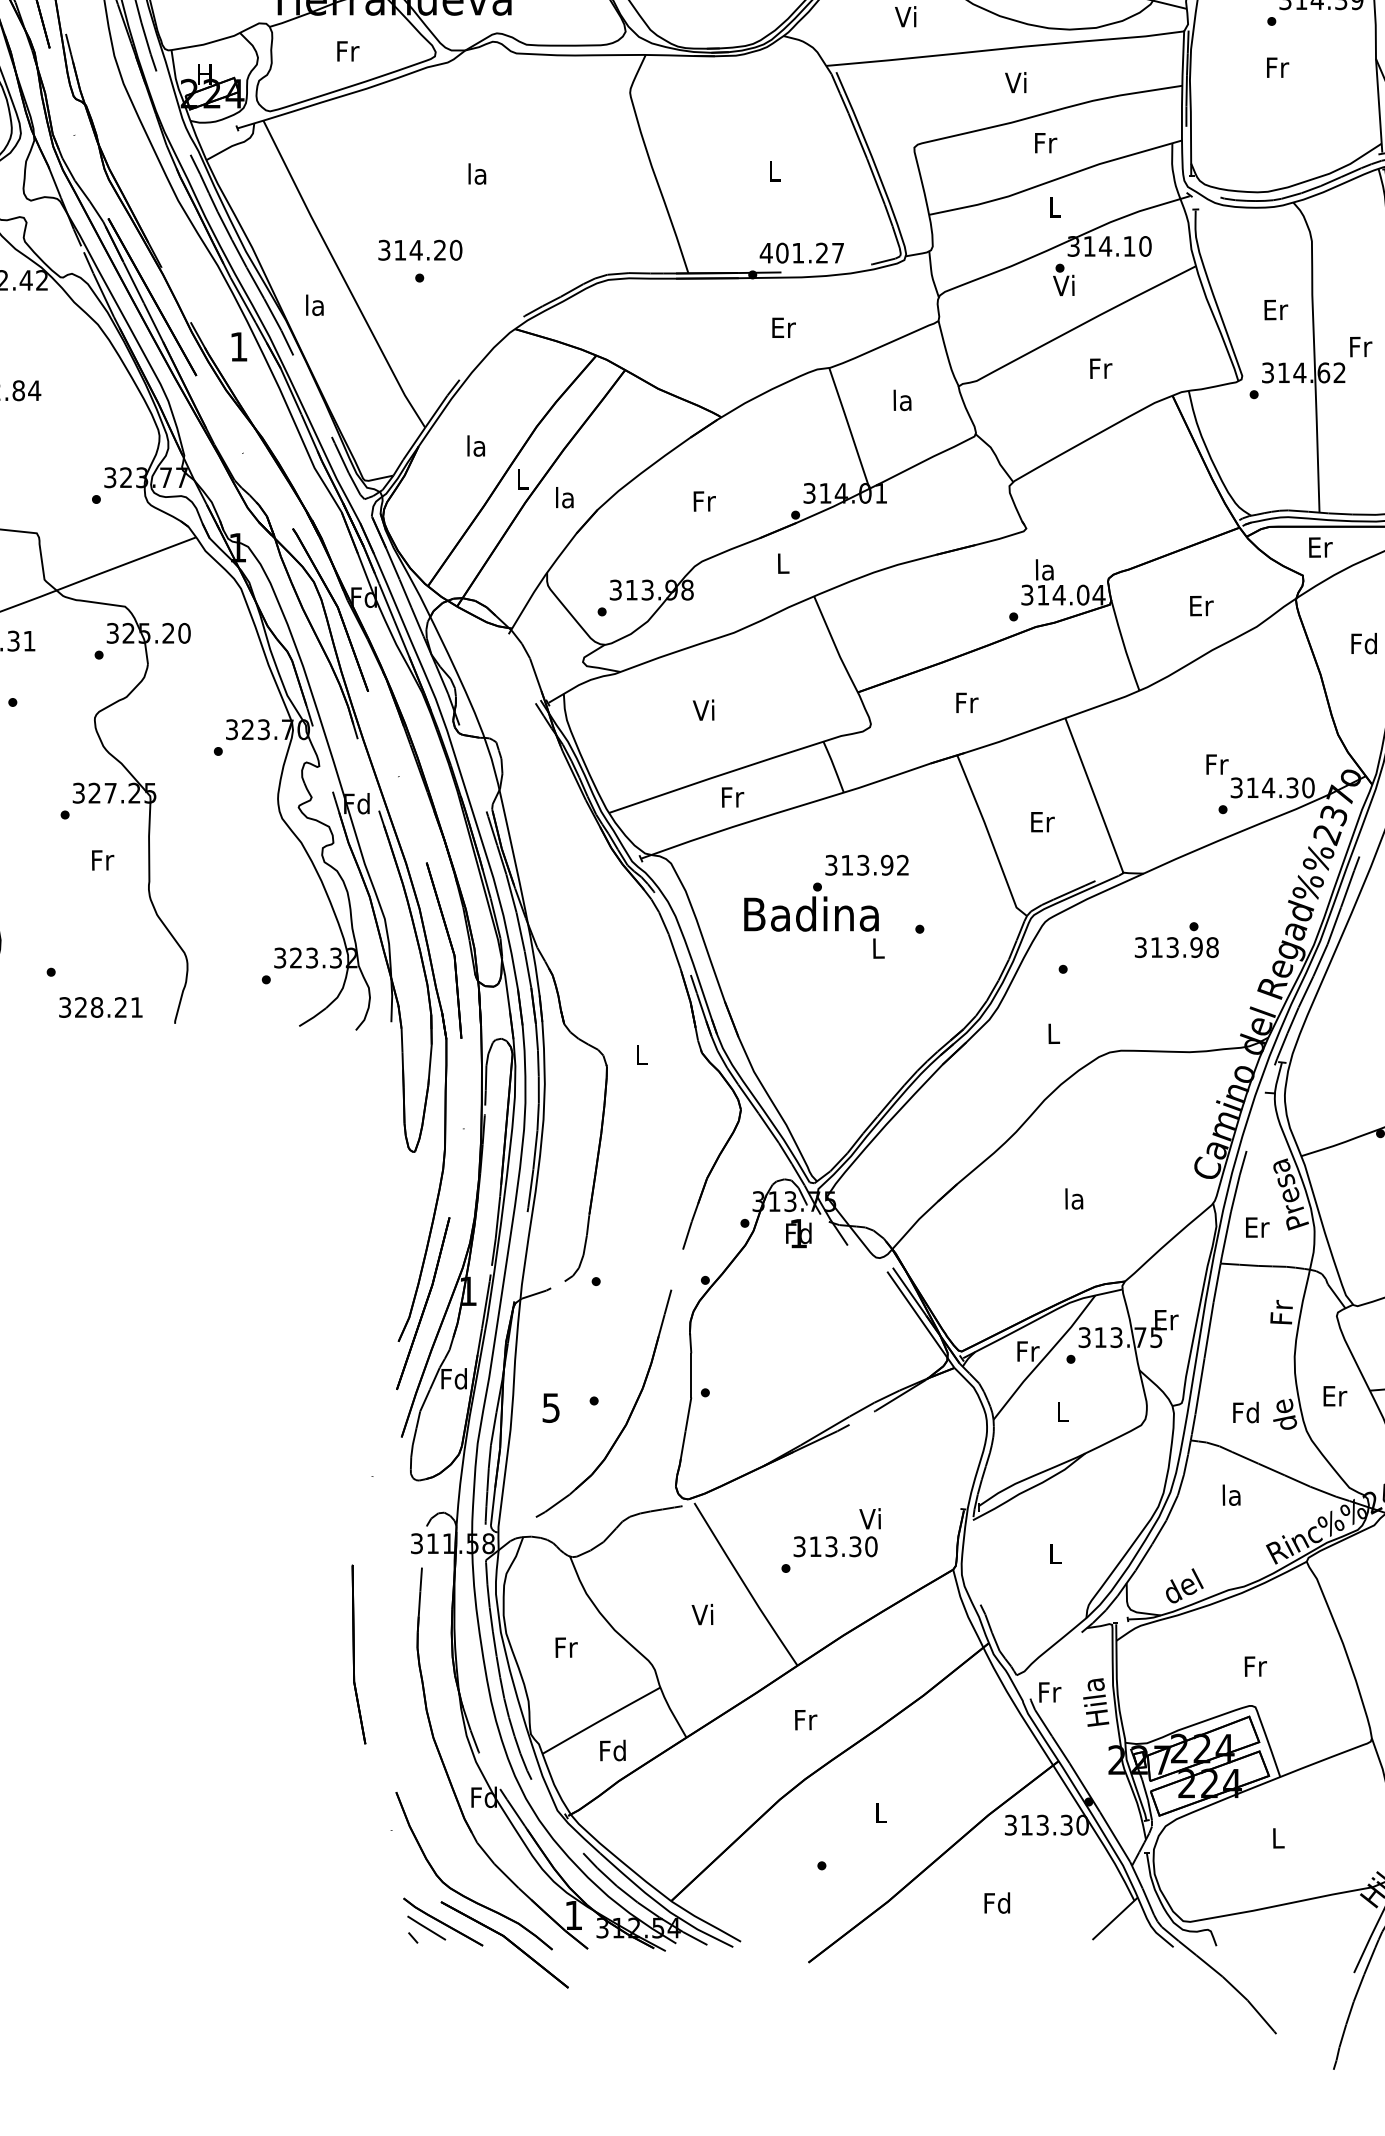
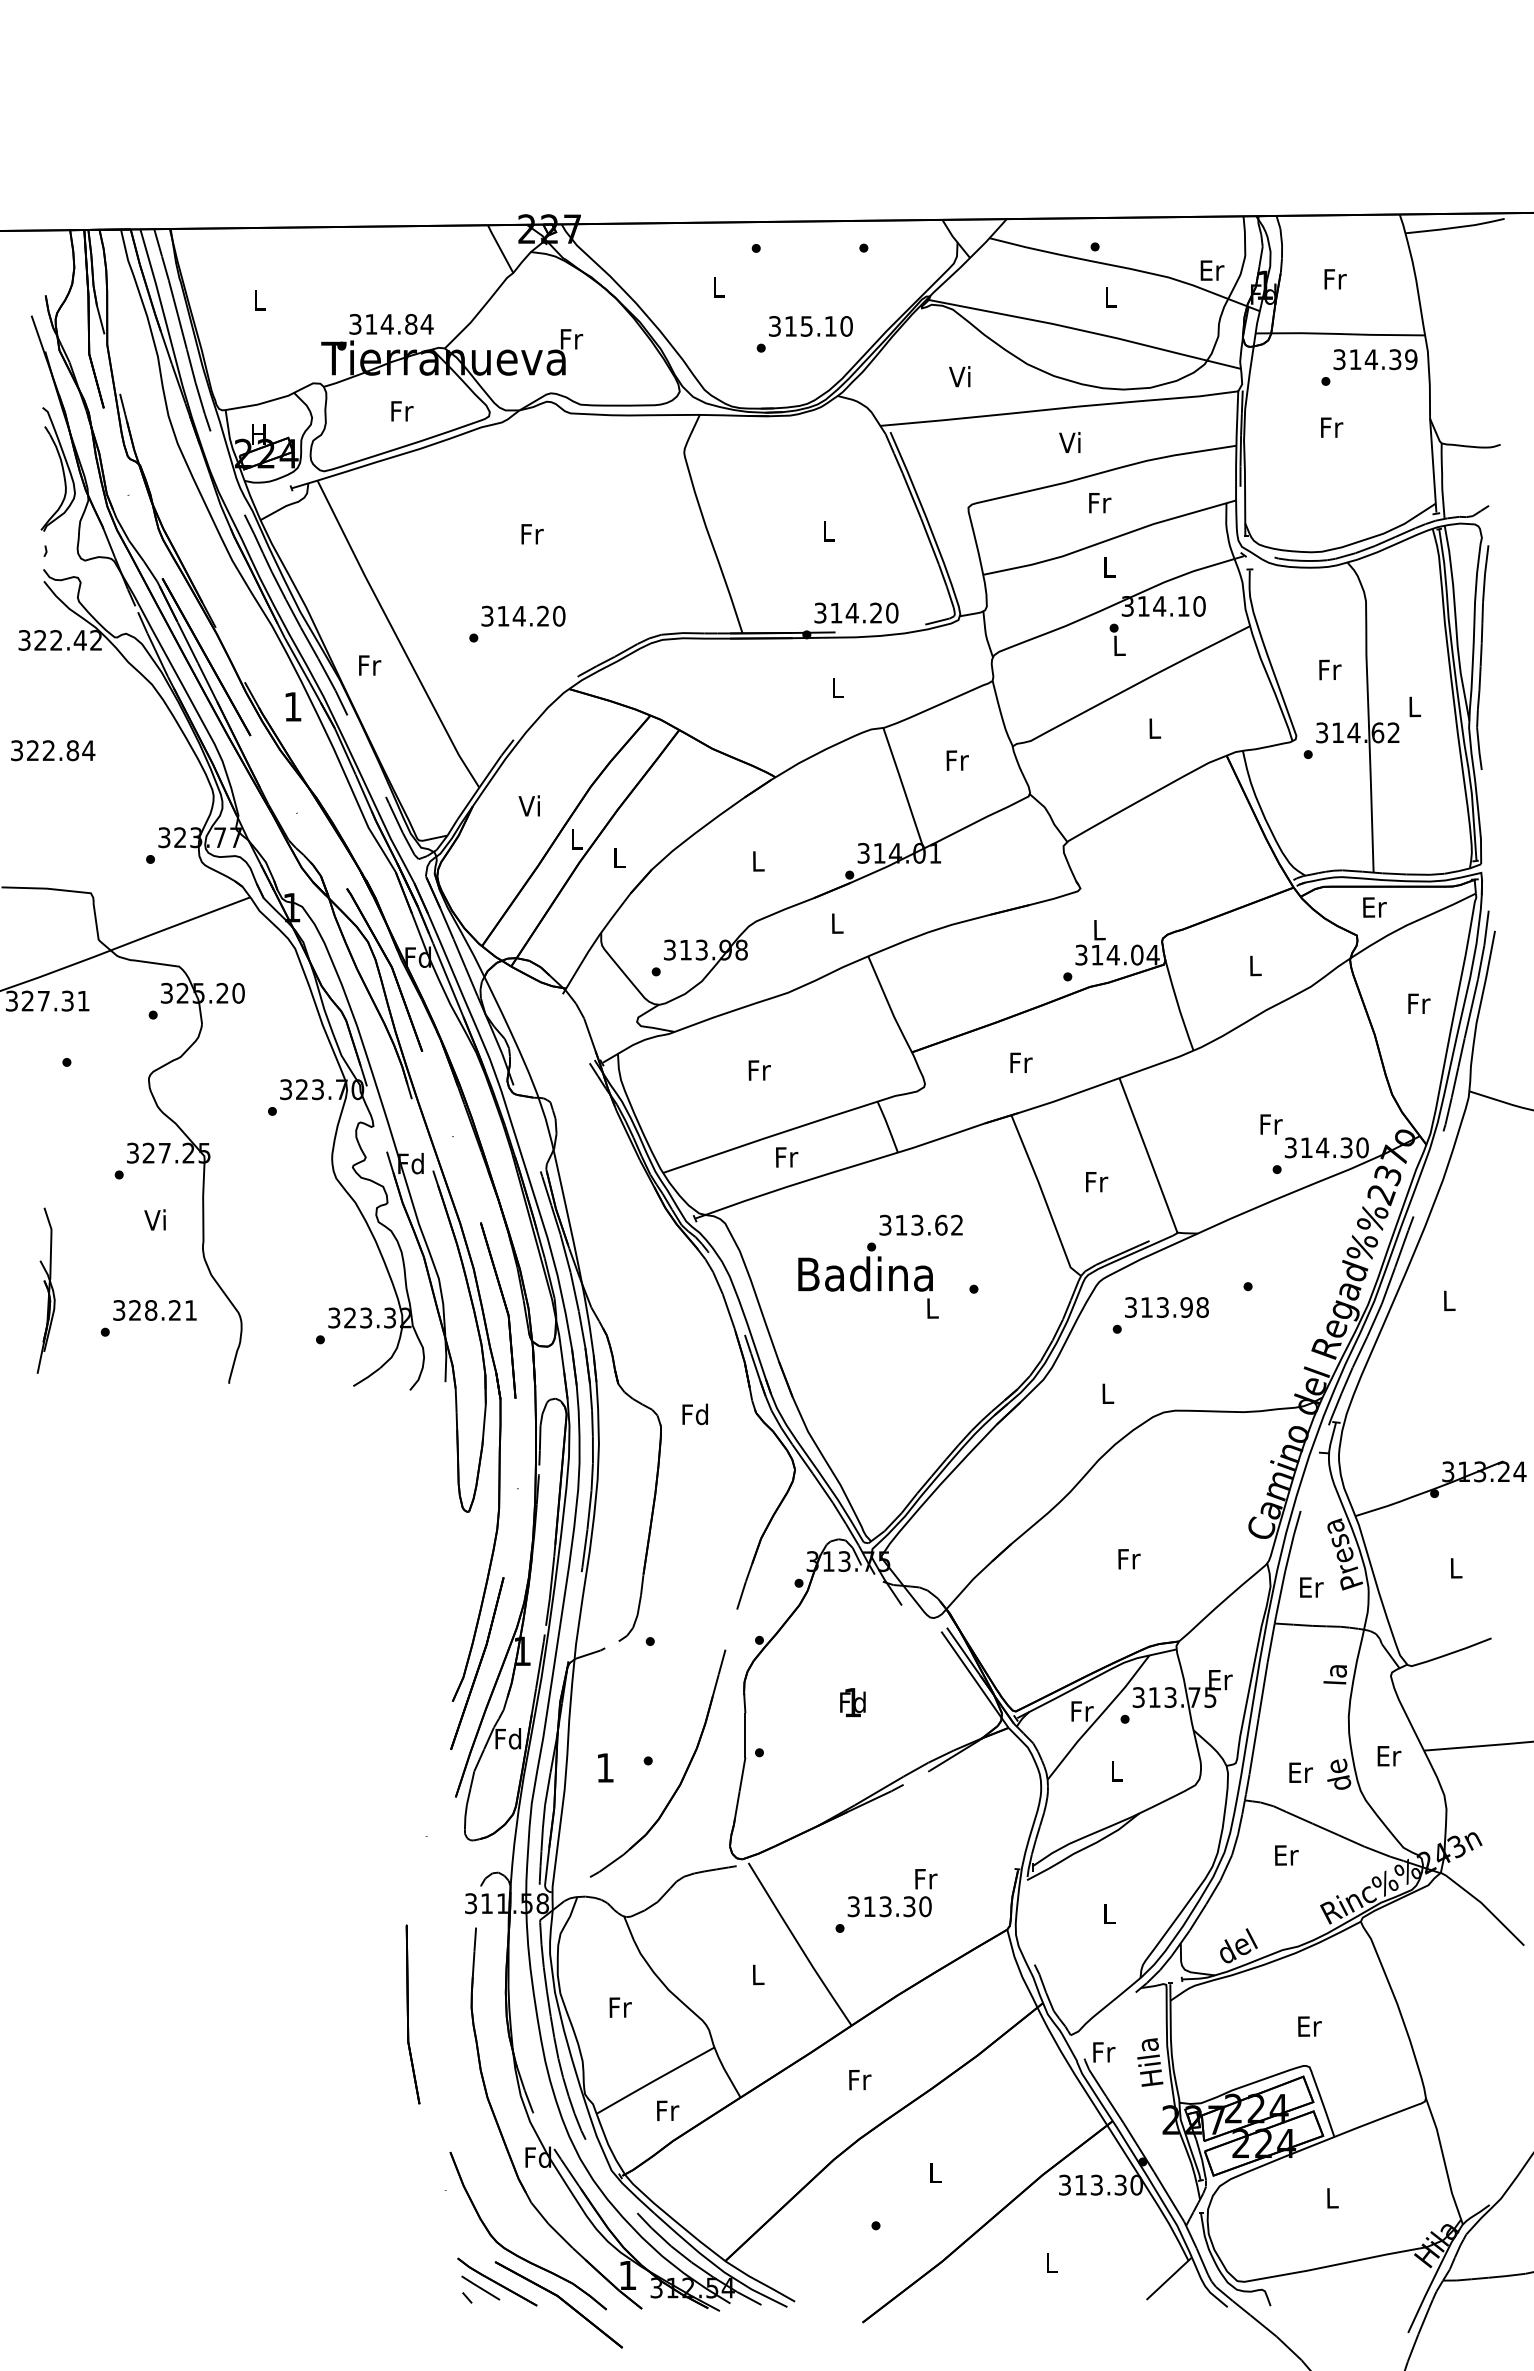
text: (478, 173) -> (532, 533), la -> Fr
text: (420, 249) -> (523, 615), moved
text: (801, 252) -> (855, 612), 401.27 -> 314.20
text: (1063, 284) -> (1117, 644), Vi -> L
text: (316, 304) -> (370, 664), la -> Fr
text: (1276, 310) -> (1330, 670), Er -> Fr
text: (784, 327) -> (838, 687), Er -> L
text: (1361, 346) -> (1415, 706), Fr -> L
text: (1101, 368) -> (1155, 728), Fr -> L
text: (903, 400) -> (957, 760), la -> Fr
text: (474, 445) -> (528, 805), la -> Vi
text: (564, 497) -> (618, 857), la -> L
text: (704, 501) -> (758, 861), Fr -> L
text: (1044, 569) -> (1098, 929), la -> L
text: (1201, 605) -> (1255, 965), Er -> L
text: (1364, 643) -> (1418, 1003), Fd -> Fr
text: (704, 709) -> (758, 1069), Vi -> Fr
text: (1042, 822) -> (1096, 1182), Er -> Fr
text: (102, 859) -> (156, 1219), Fr -> Vi
text: (887, 864) -> (941, 1224), 313.92 -> 313.62
text: (1176, 947) -> (1166, 1307), moved
text: (100, 1007) -> (154, 1310), moved
text: (641, 1054) -> (695, 1414), L -> Fd
text: (1075, 1198) -> (1129, 1558), la -> Fr
text: (798, 1233) -> (852, 1702), moved
text: (1280, 1311) -> (1334, 1671), Fr -> la
text: (550, 1407) -> (604, 1767), 5 -> 1
text: (1245, 1412) -> (1299, 1772), Fd -> Er
text: (1232, 1494) -> (1286, 1854), la -> Er
text: (871, 1518) -> (925, 1878), Vi -> Fr
text: (702, 1614) -> (756, 1974), Vi -> L
text: (1255, 1666) -> (1309, 2026), Fr -> Er
text: (612, 1750) -> (666, 2110), Fd -> Fr
text: (997, 1902) -> (1051, 2262), Fd -> L

